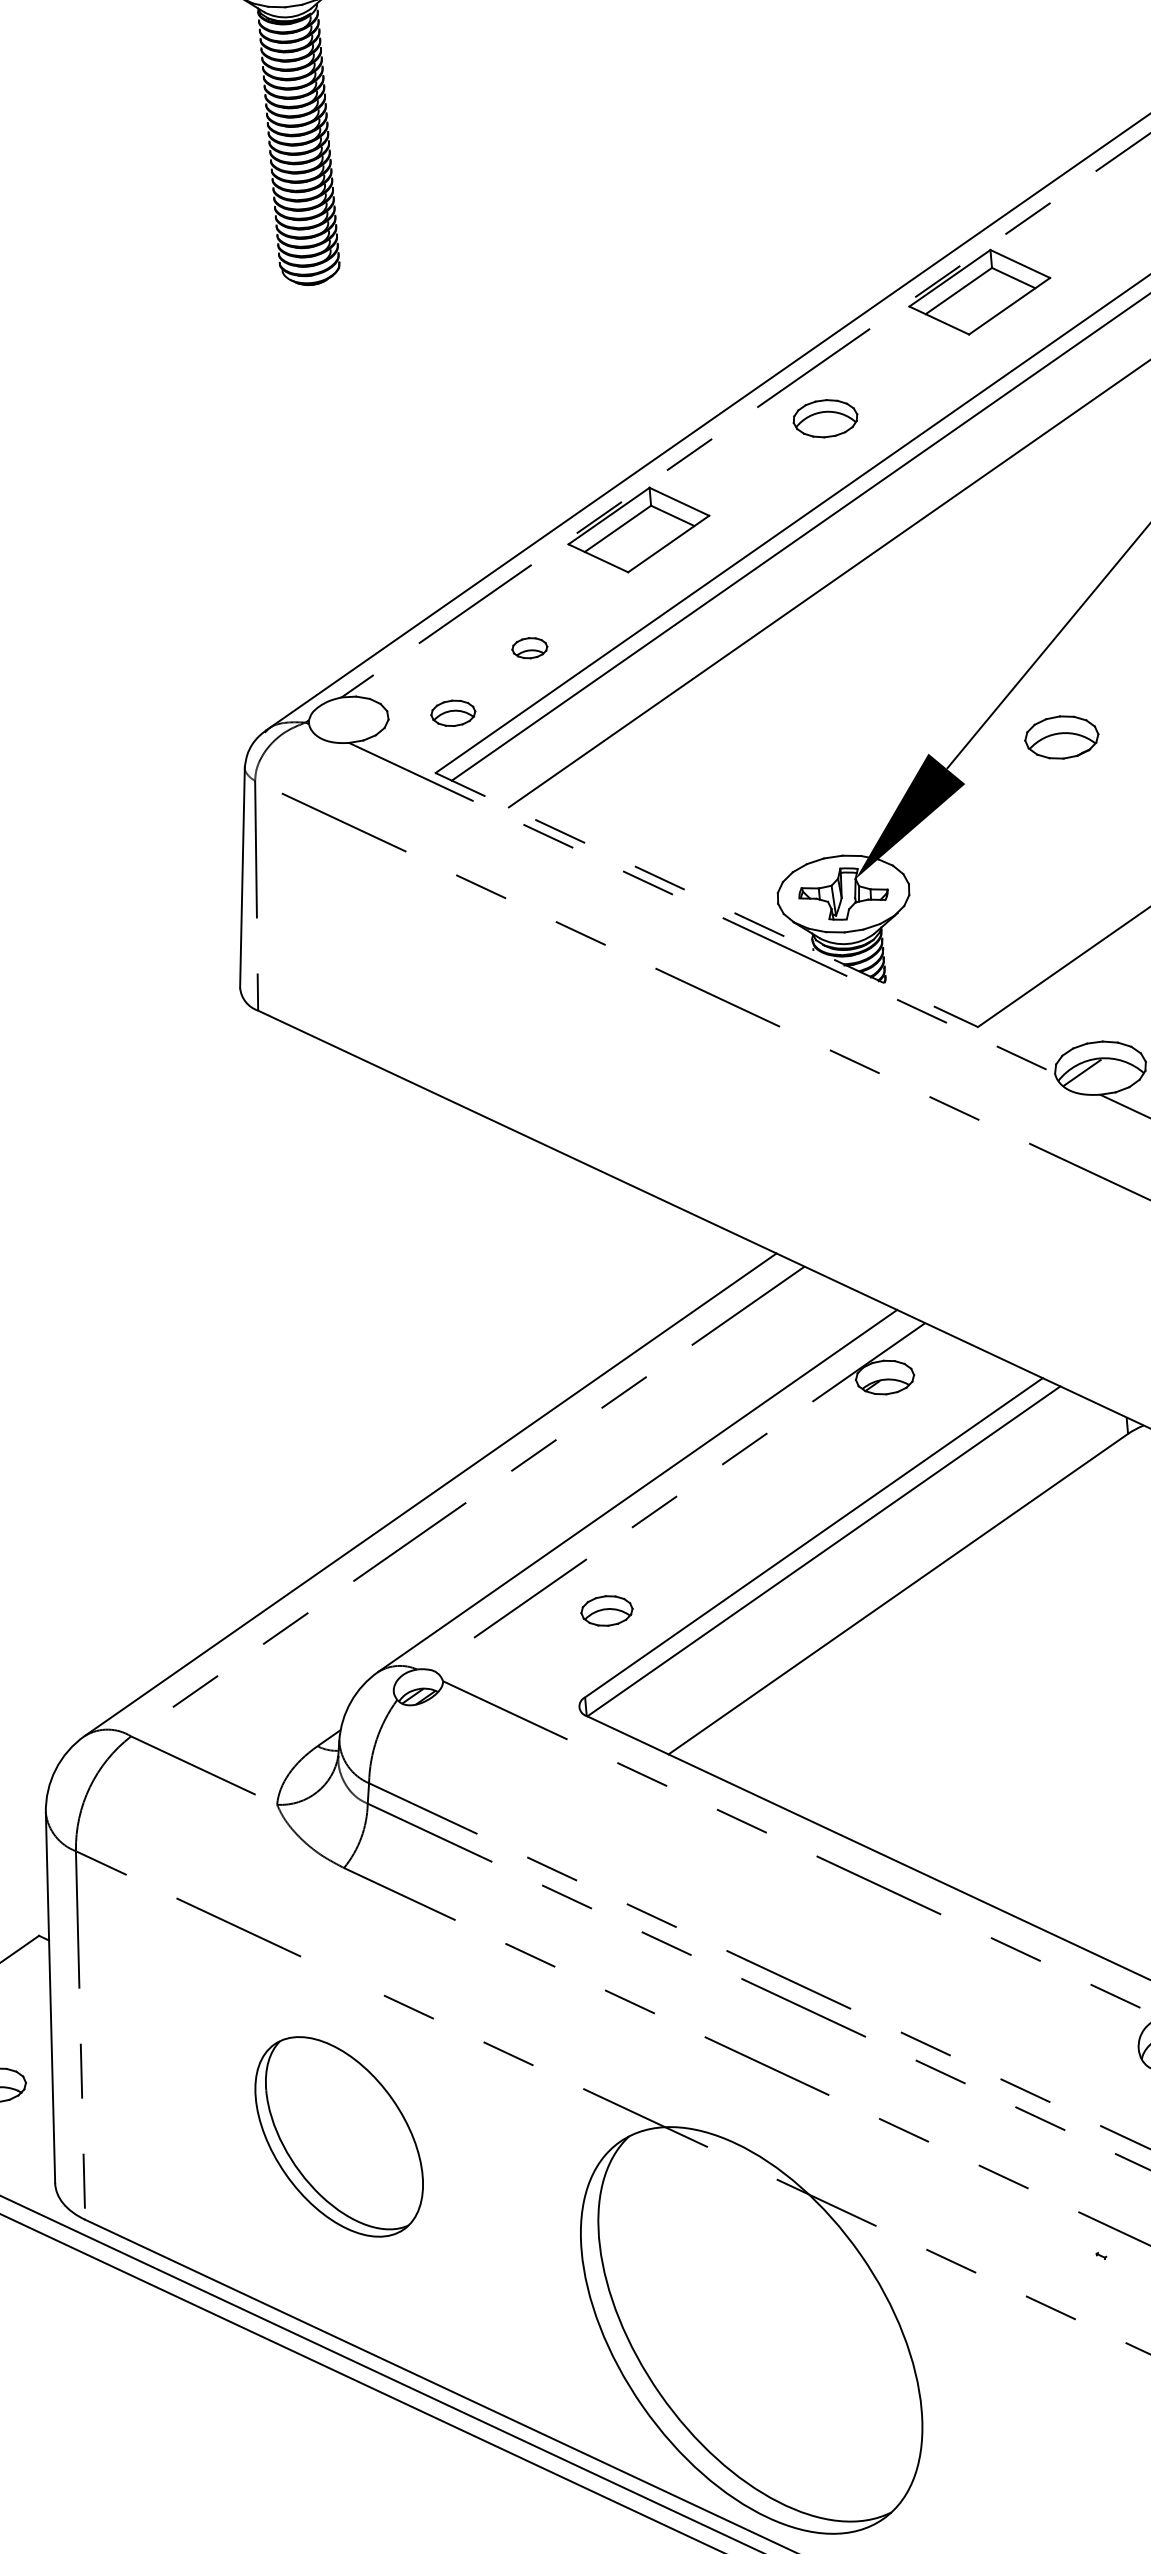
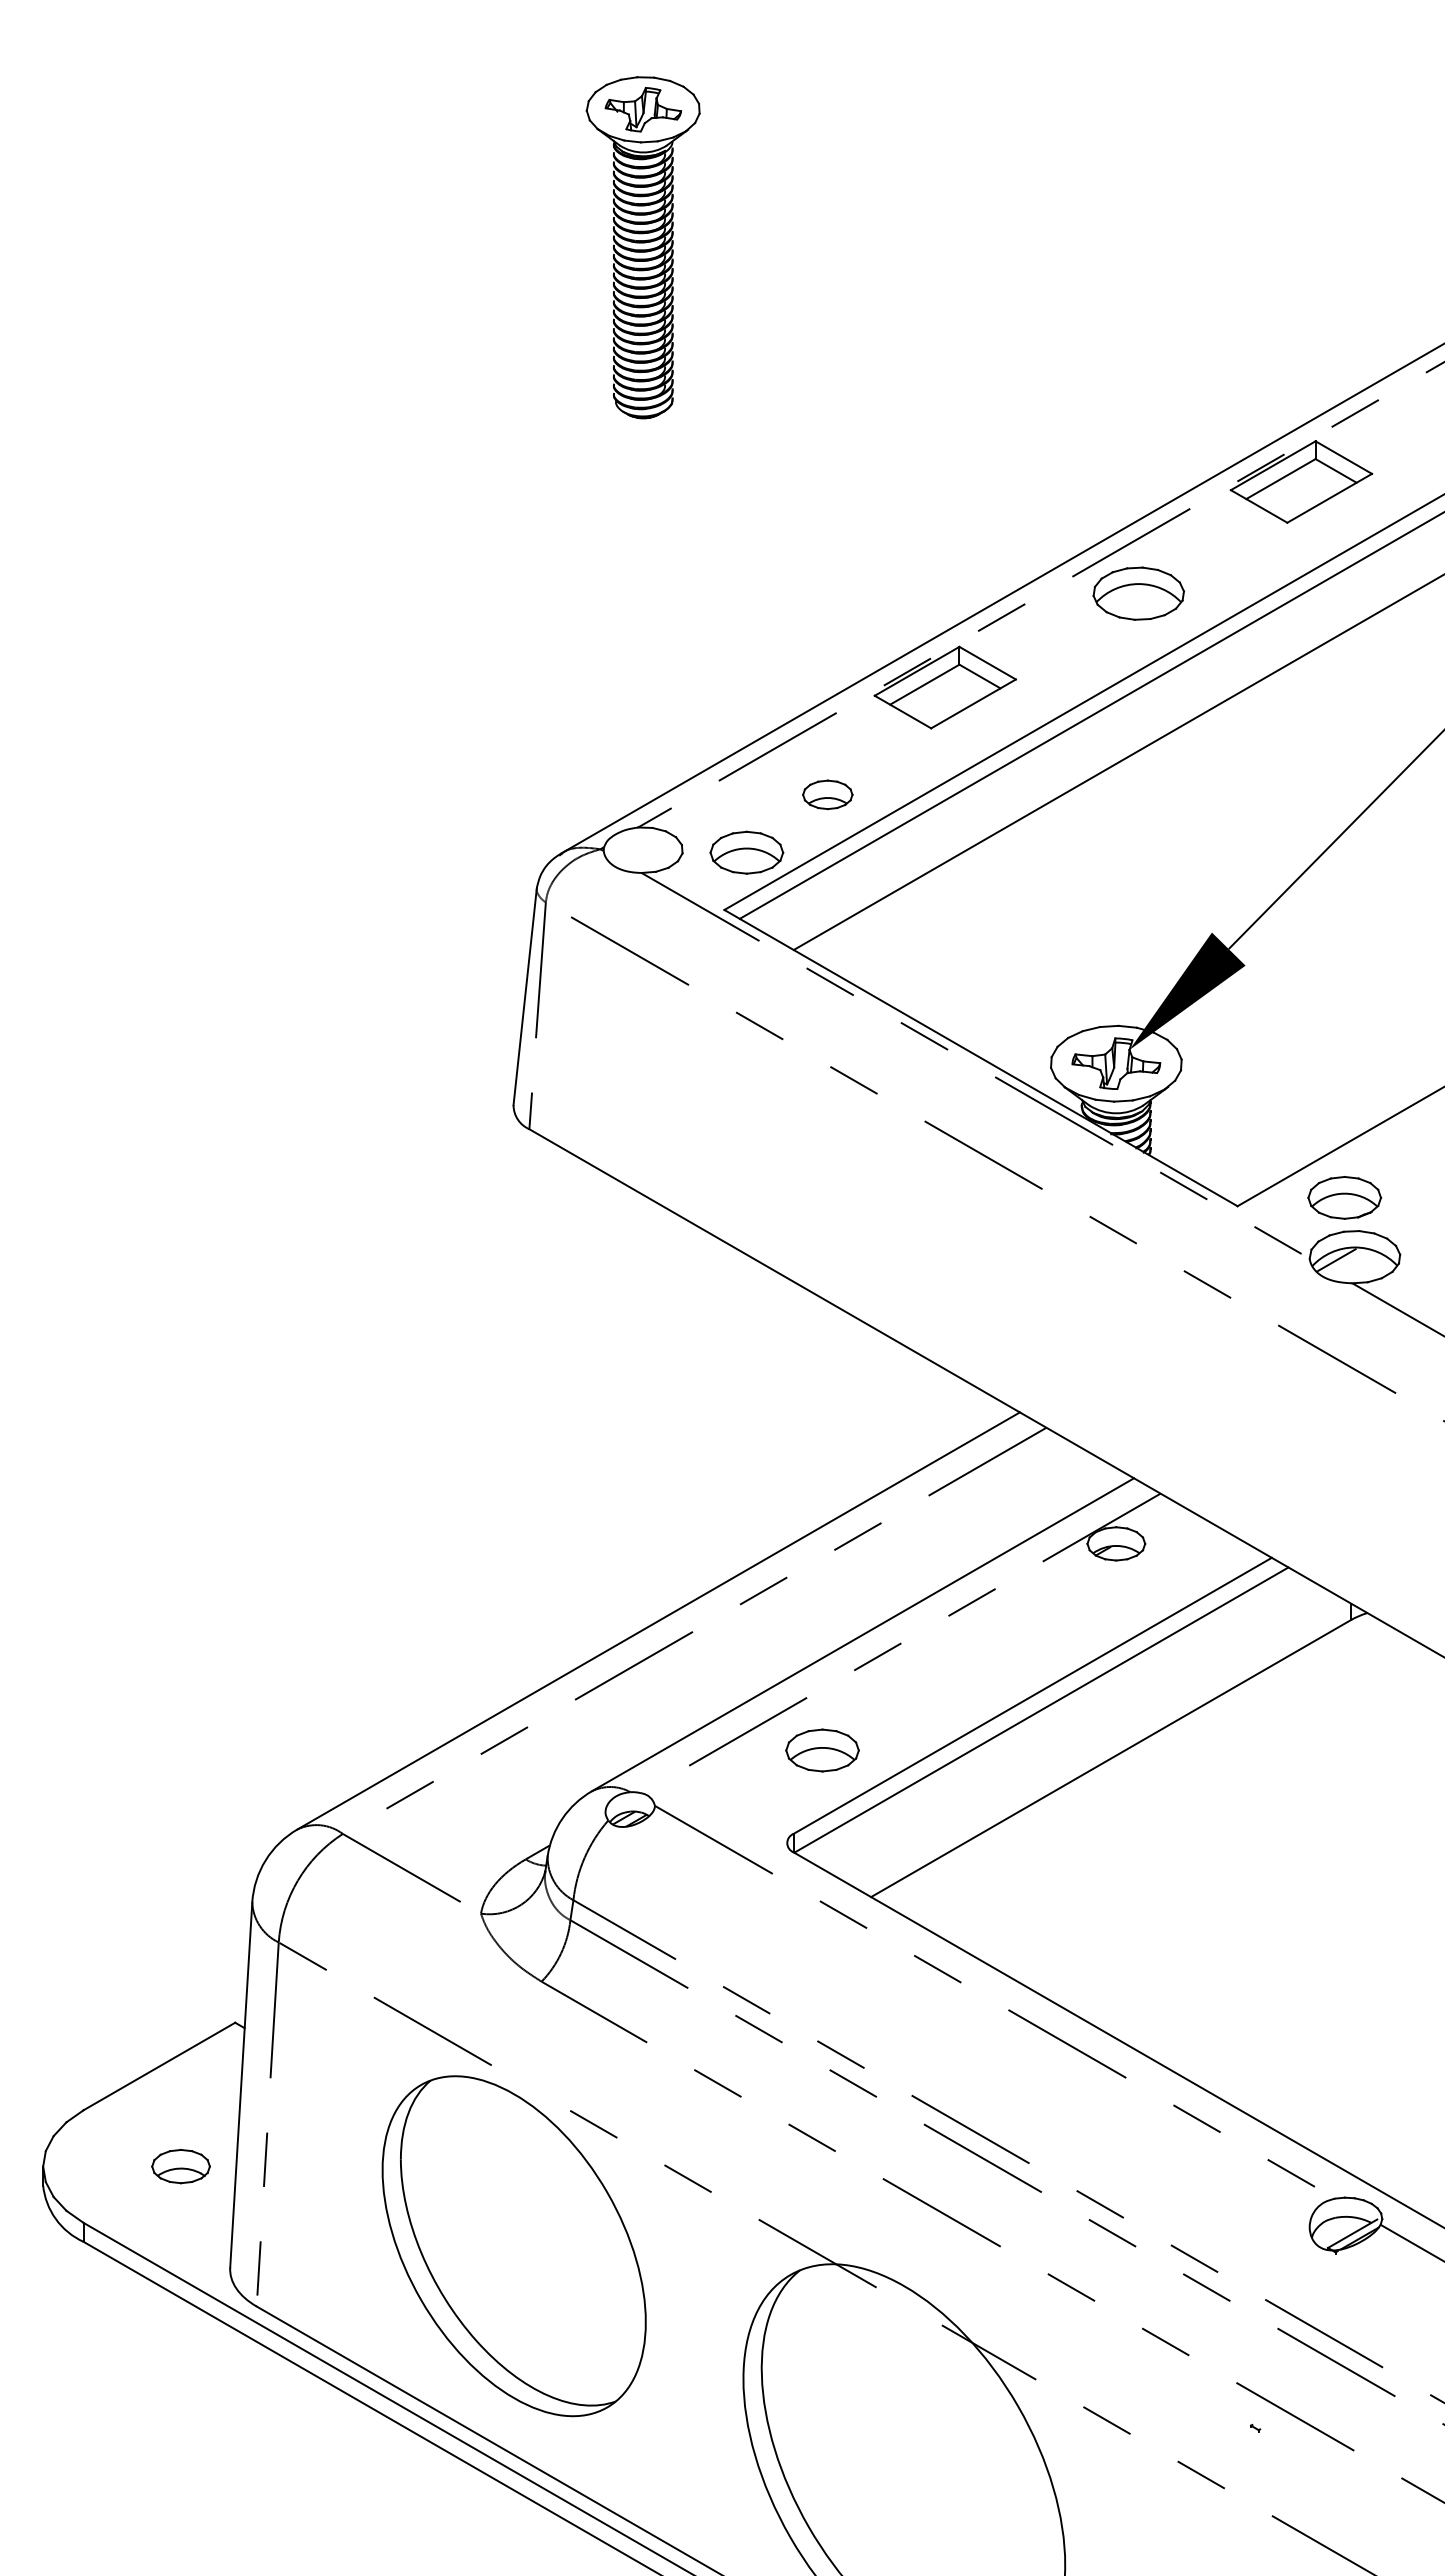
part: (825, 418) -> (1138, 593), size x1.43
part: (529, 647) -> (827, 794), size x1.43
part: (452, 713) -> (746, 852), size x1.67
part: (1061, 737) -> (1344, 1197), moved
line: (707, 900) -> (981, 1058), dashed -> solid
part: (606, 1610) -> (822, 1750), size x1.43
part: (338, 2137) -> (513, 2246), size x1.67

